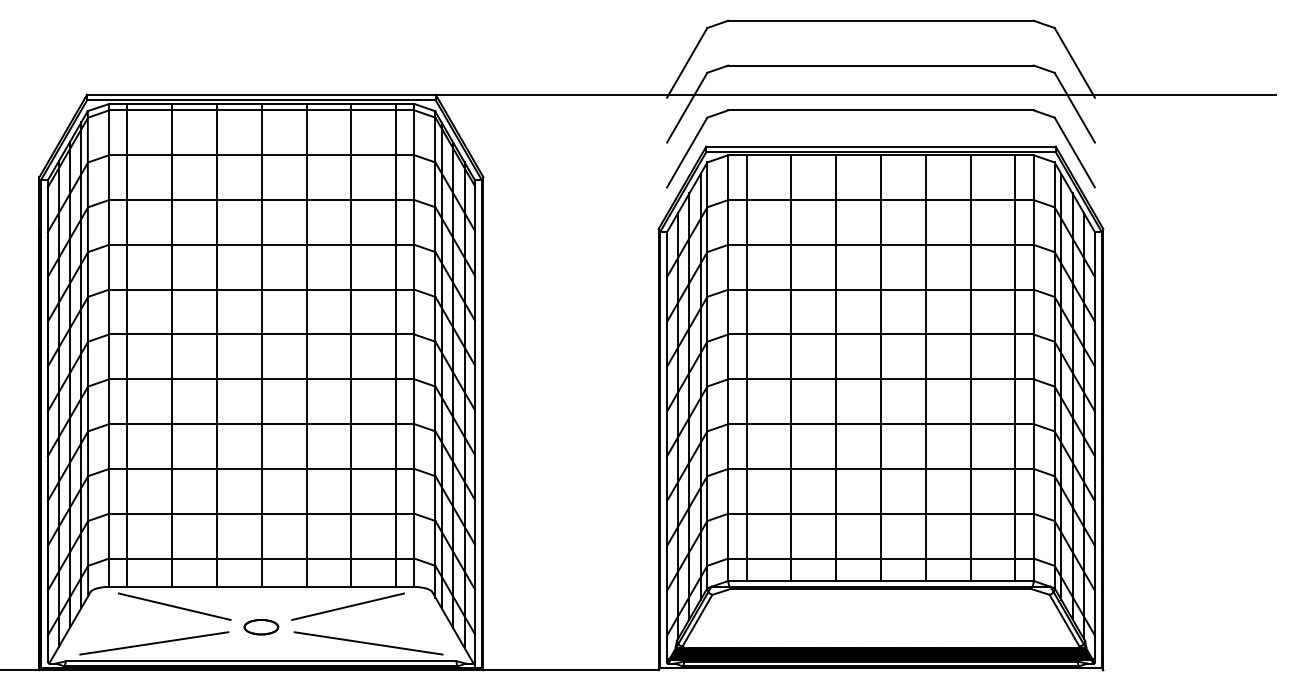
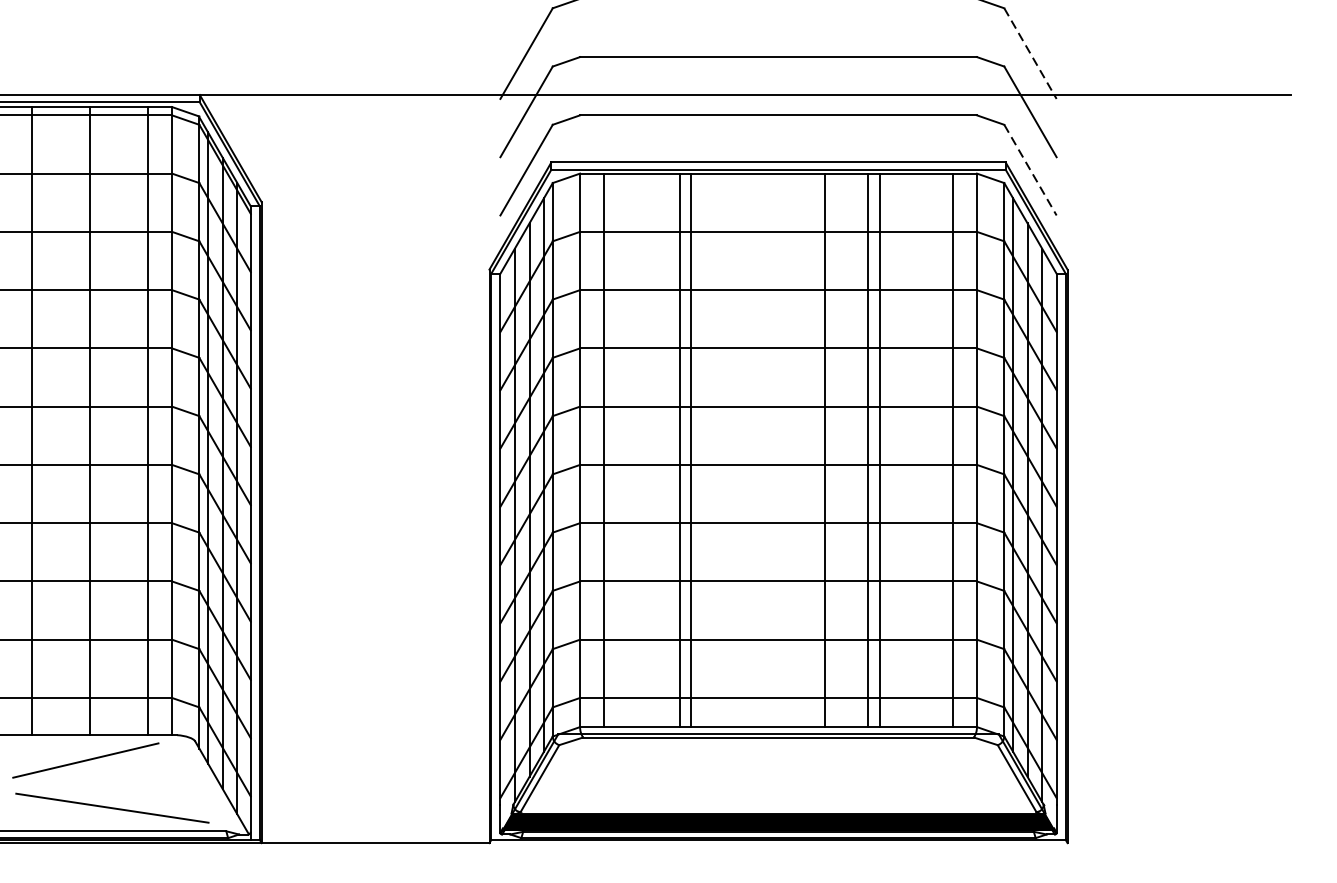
line: (1075, 63) -> (1031, 54), solid -> dashed
line: (1075, 152) -> (1031, 170), solid -> dashed
line: (791, 367) -> (690, 449), moved
line: (836, 367) -> (680, 449), moved
line: (881, 367) -> (825, 449), moved
line: (925, 367) -> (879, 449), moved
line: (970, 367) -> (867, 449), moved

